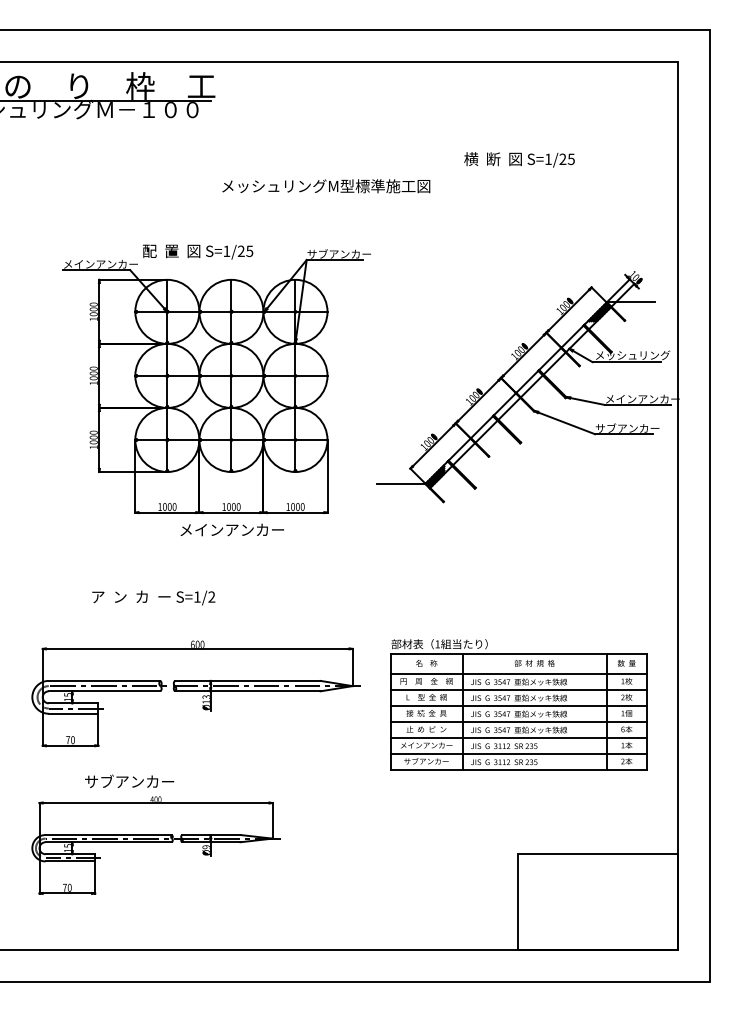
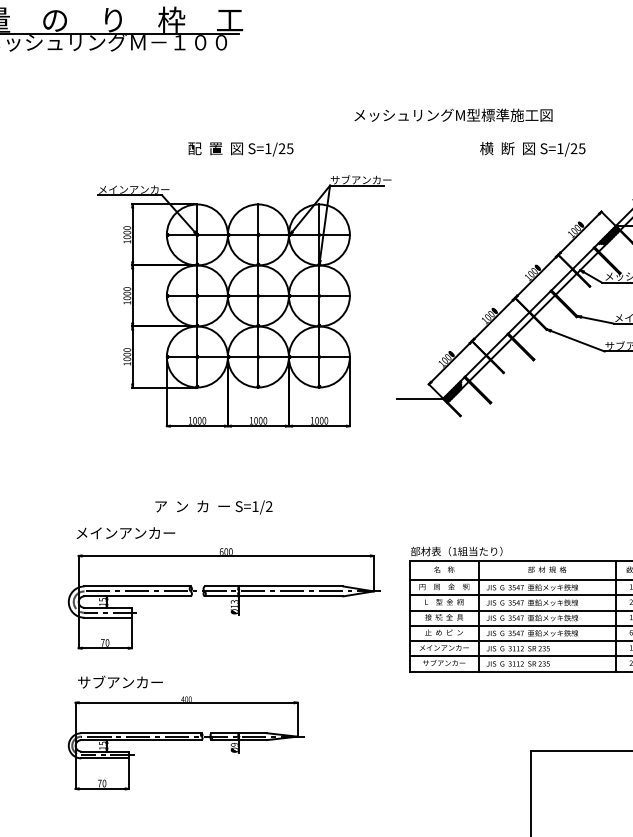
text: (519, 159) -> (532, 148), moved
text: (326, 186) -> (453, 115), moved
text: (198, 251) -> (241, 148), moved
text: (231, 529) -> (125, 532), moved
text: (153, 597) -> (213, 507), moved
text: (129, 780) -> (120, 681), moved

